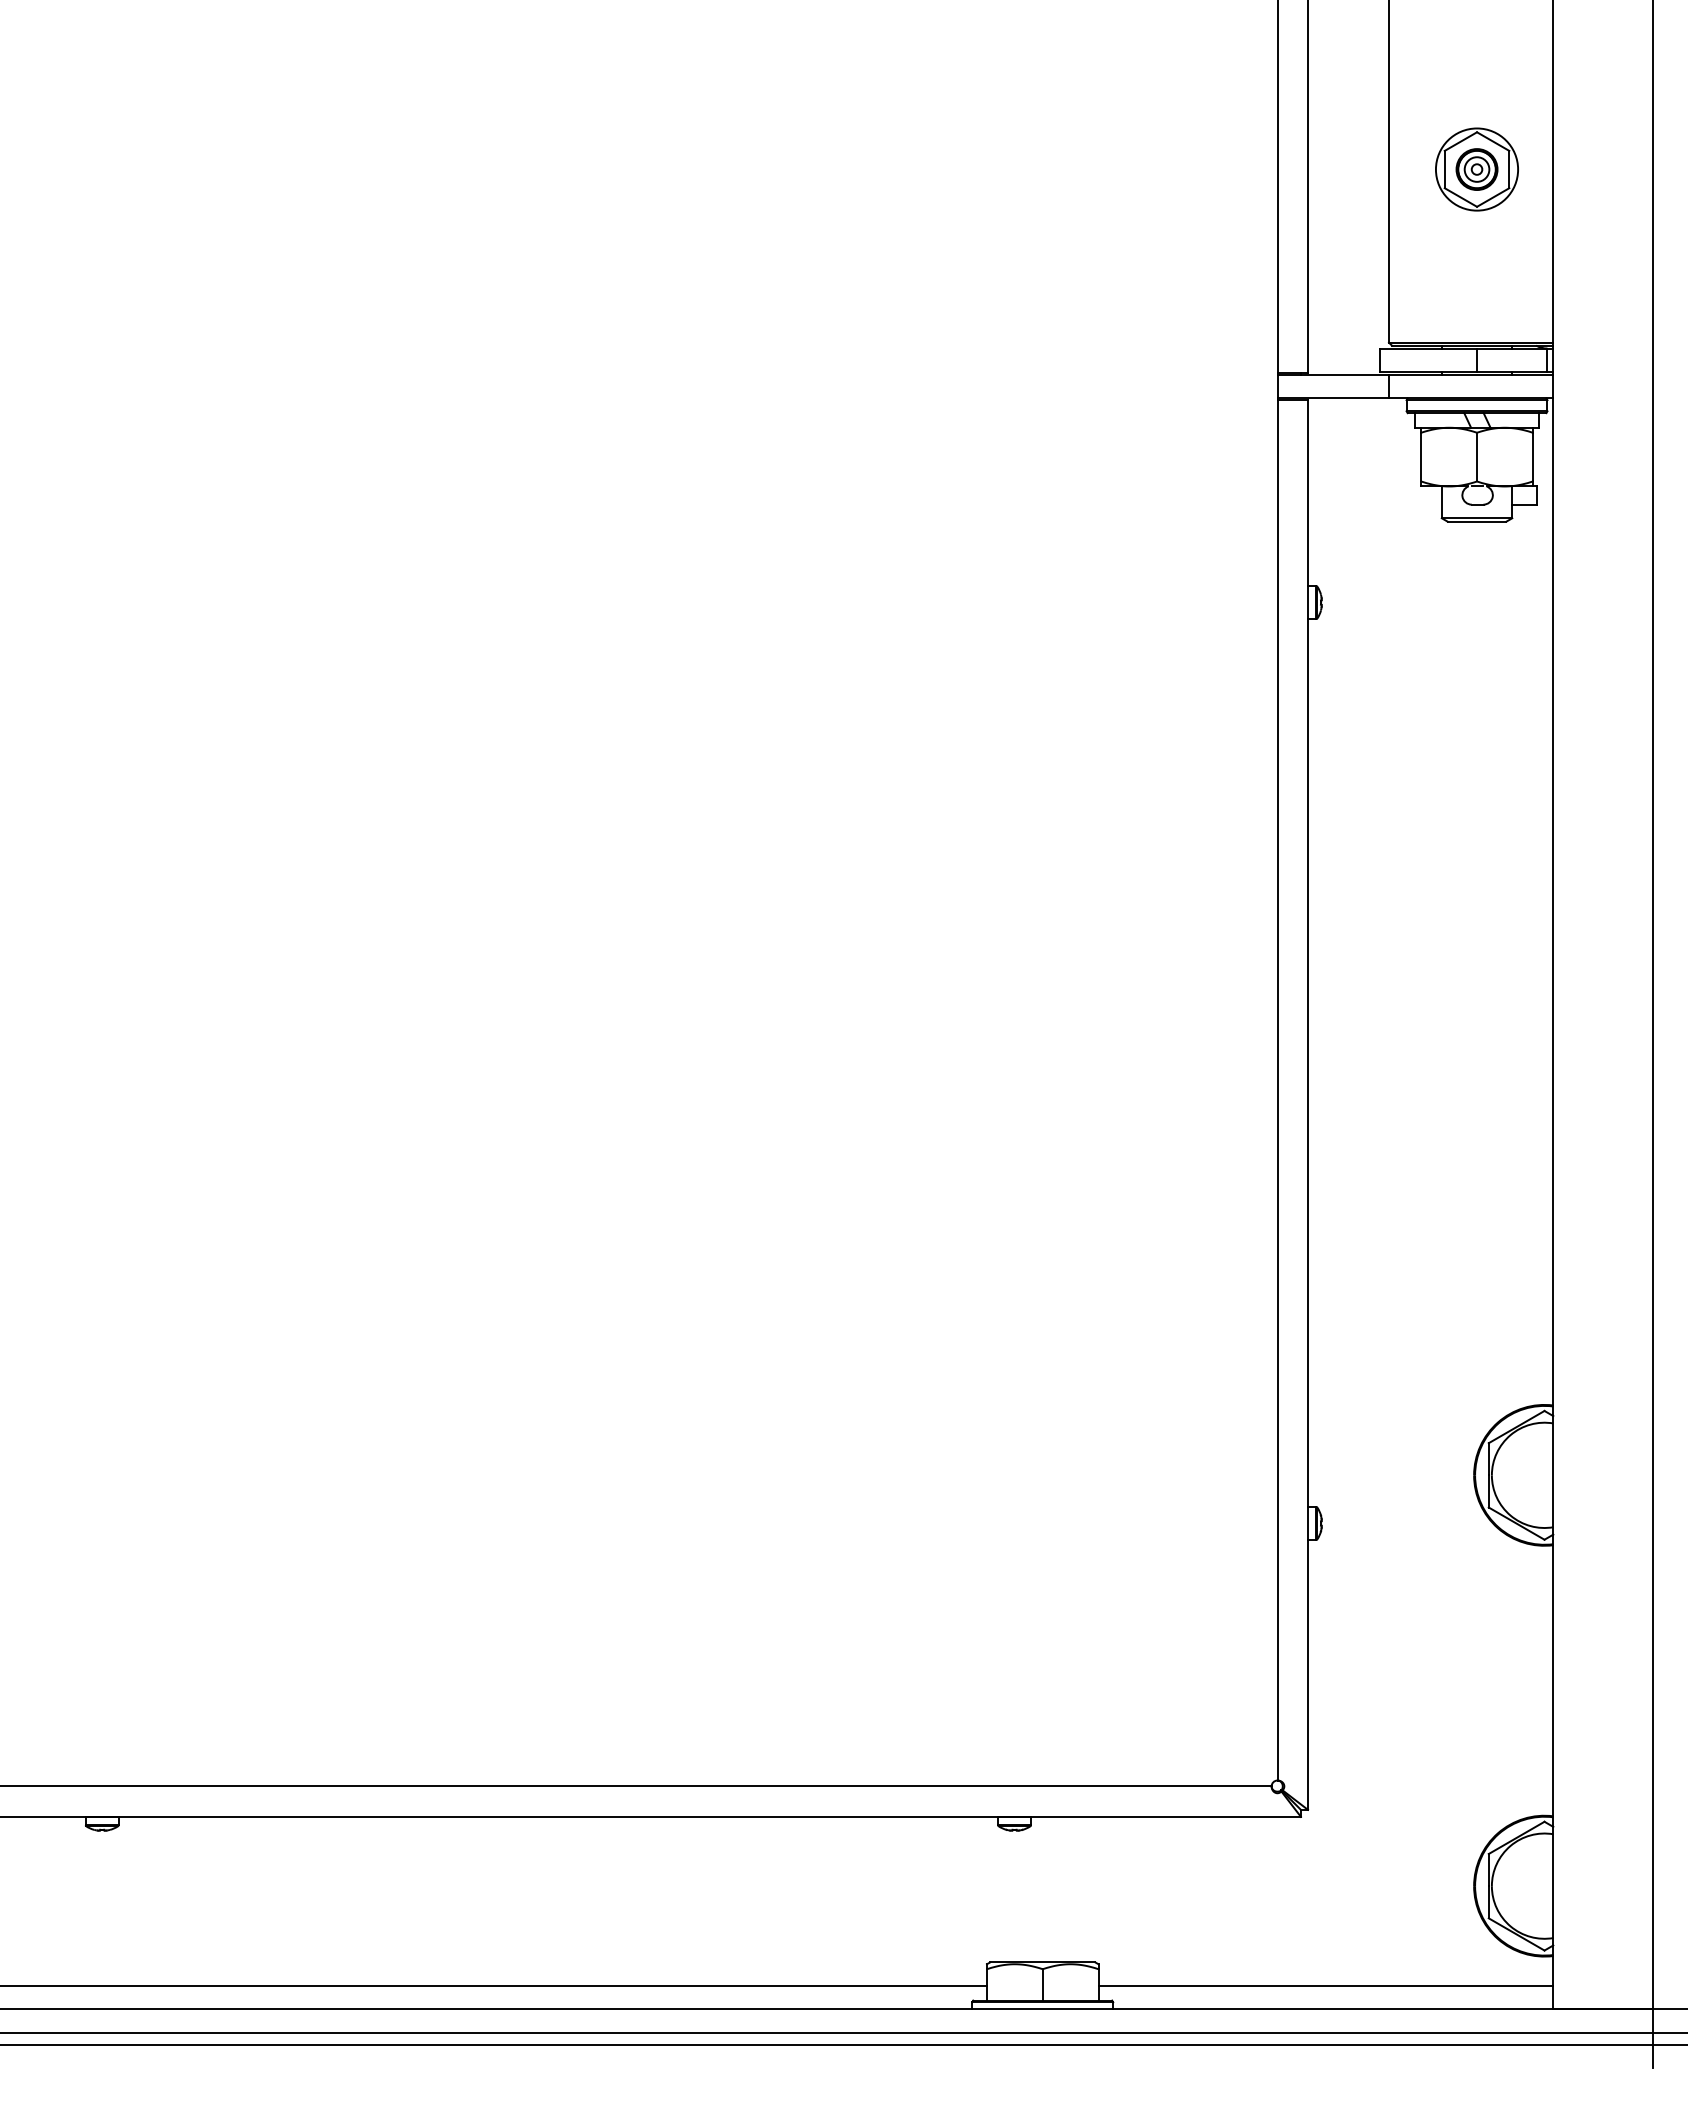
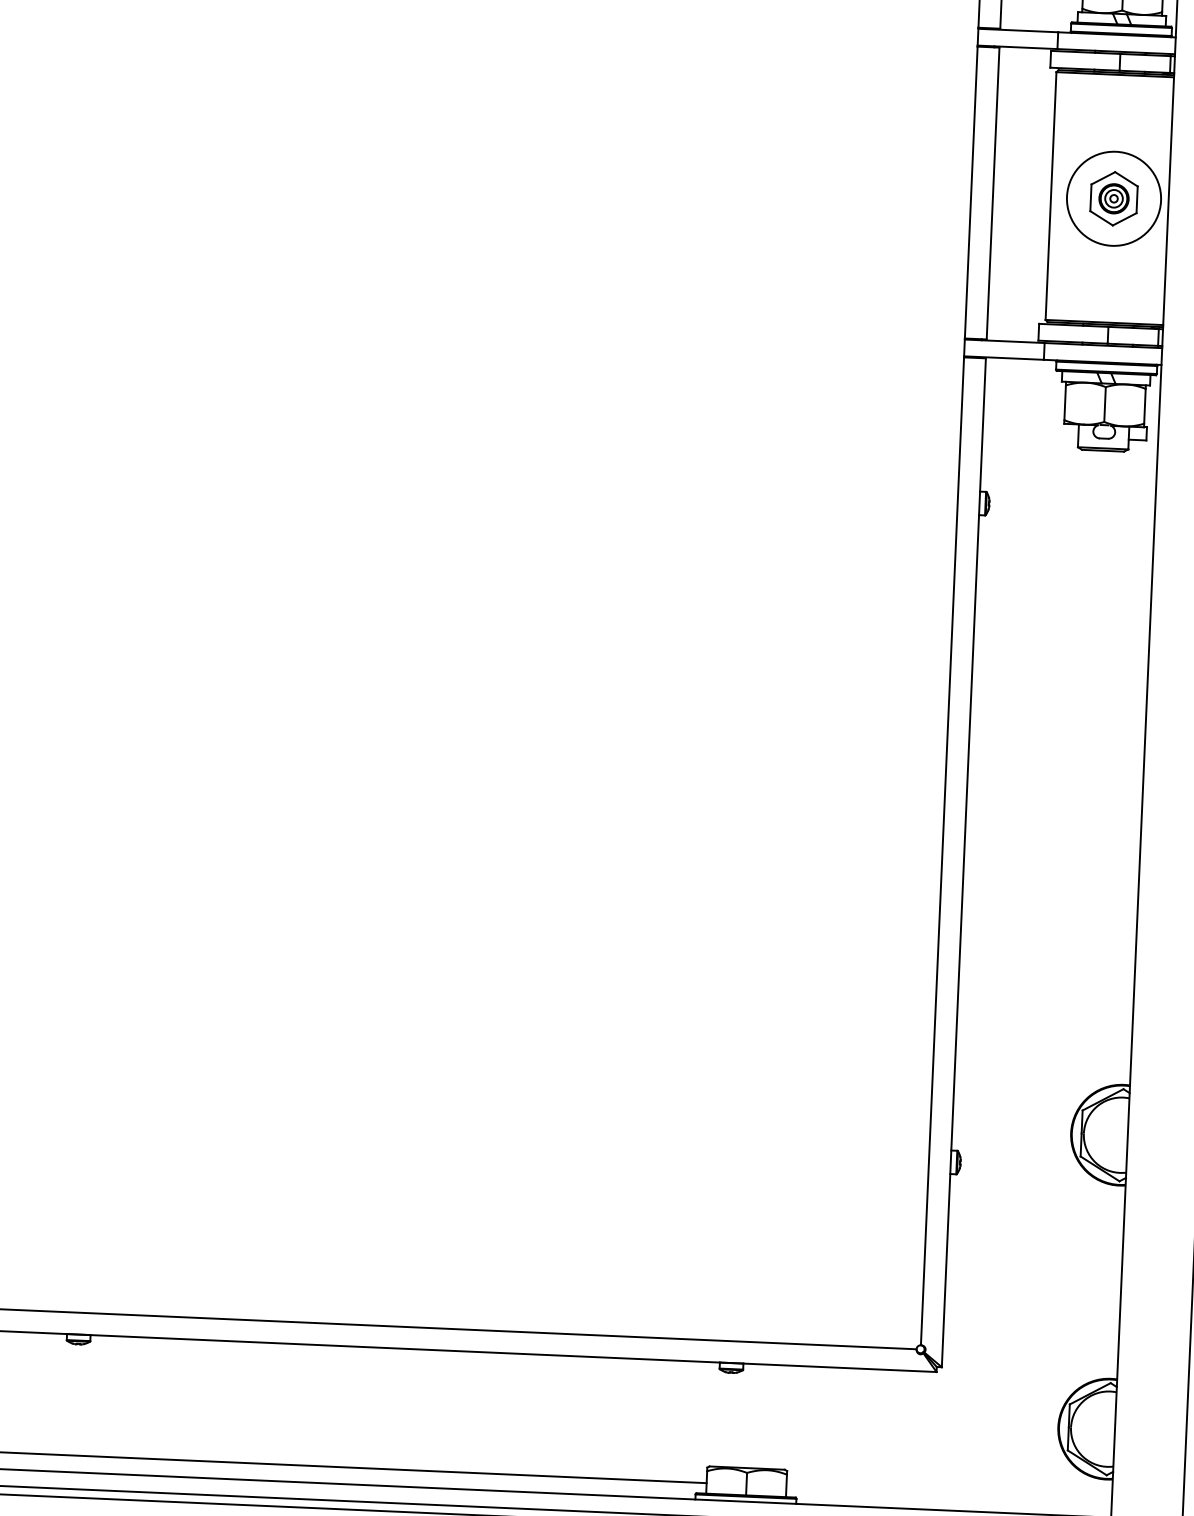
circle: (1476, 169) -> (1113, 198), size x1.6
line: (1325, 1985) -> (948, 1493), removed

